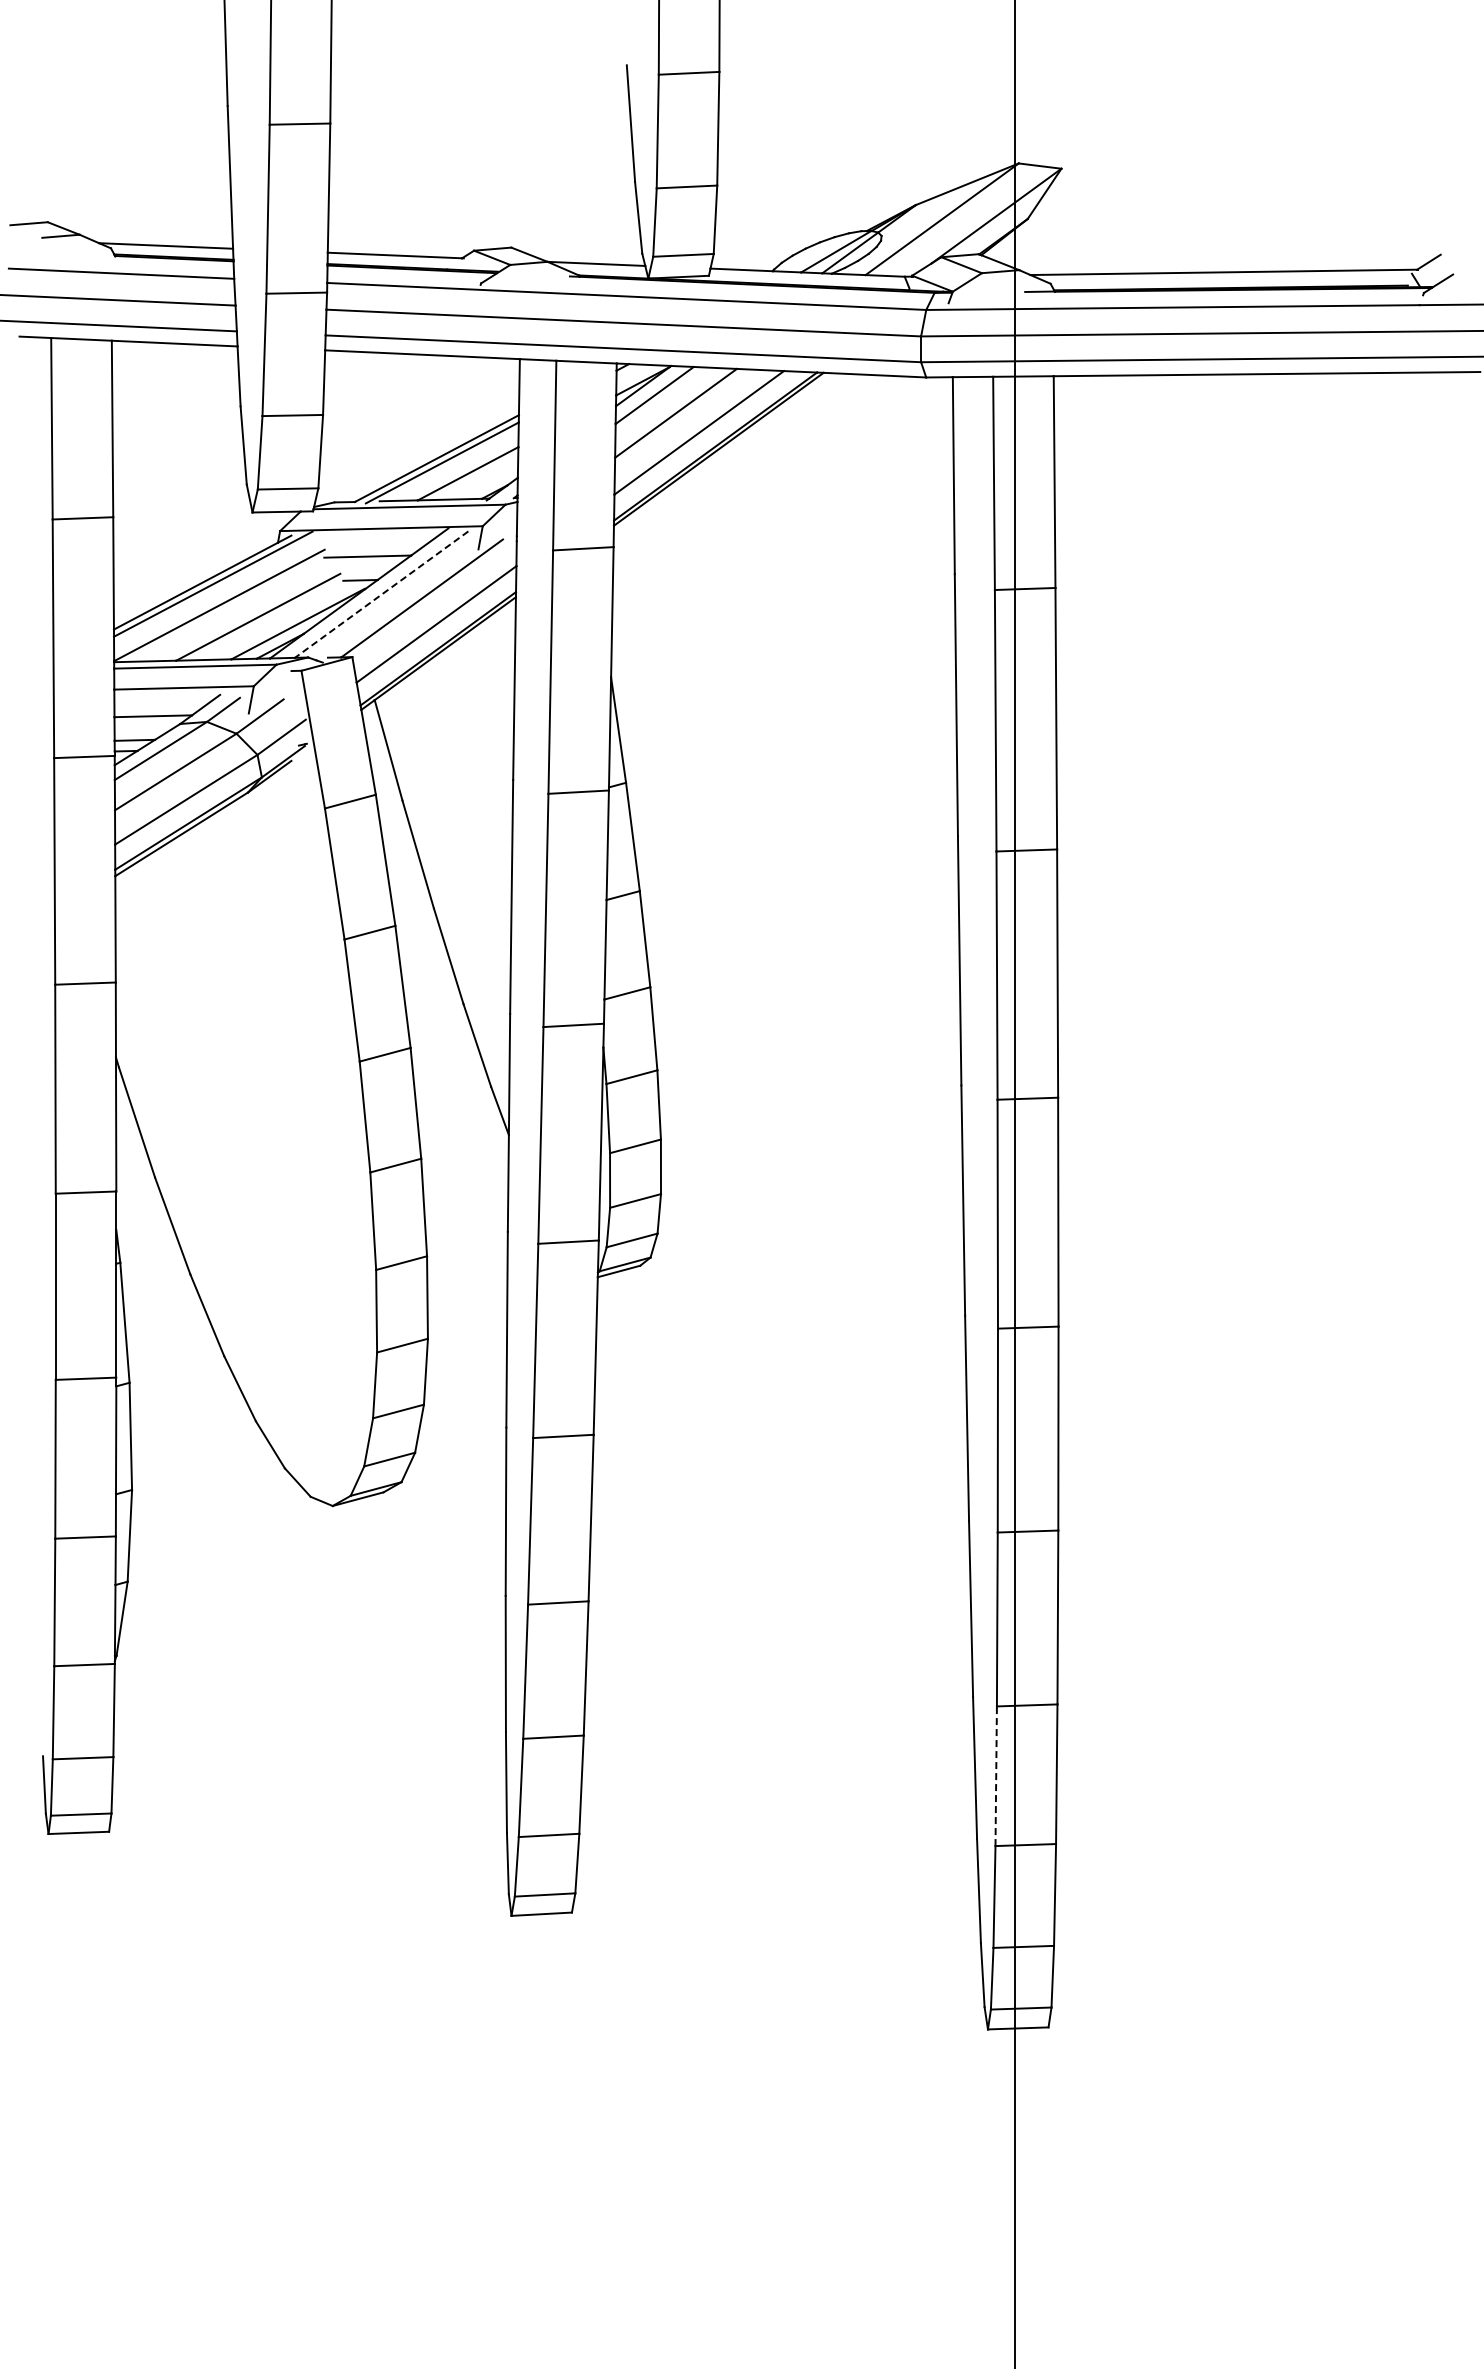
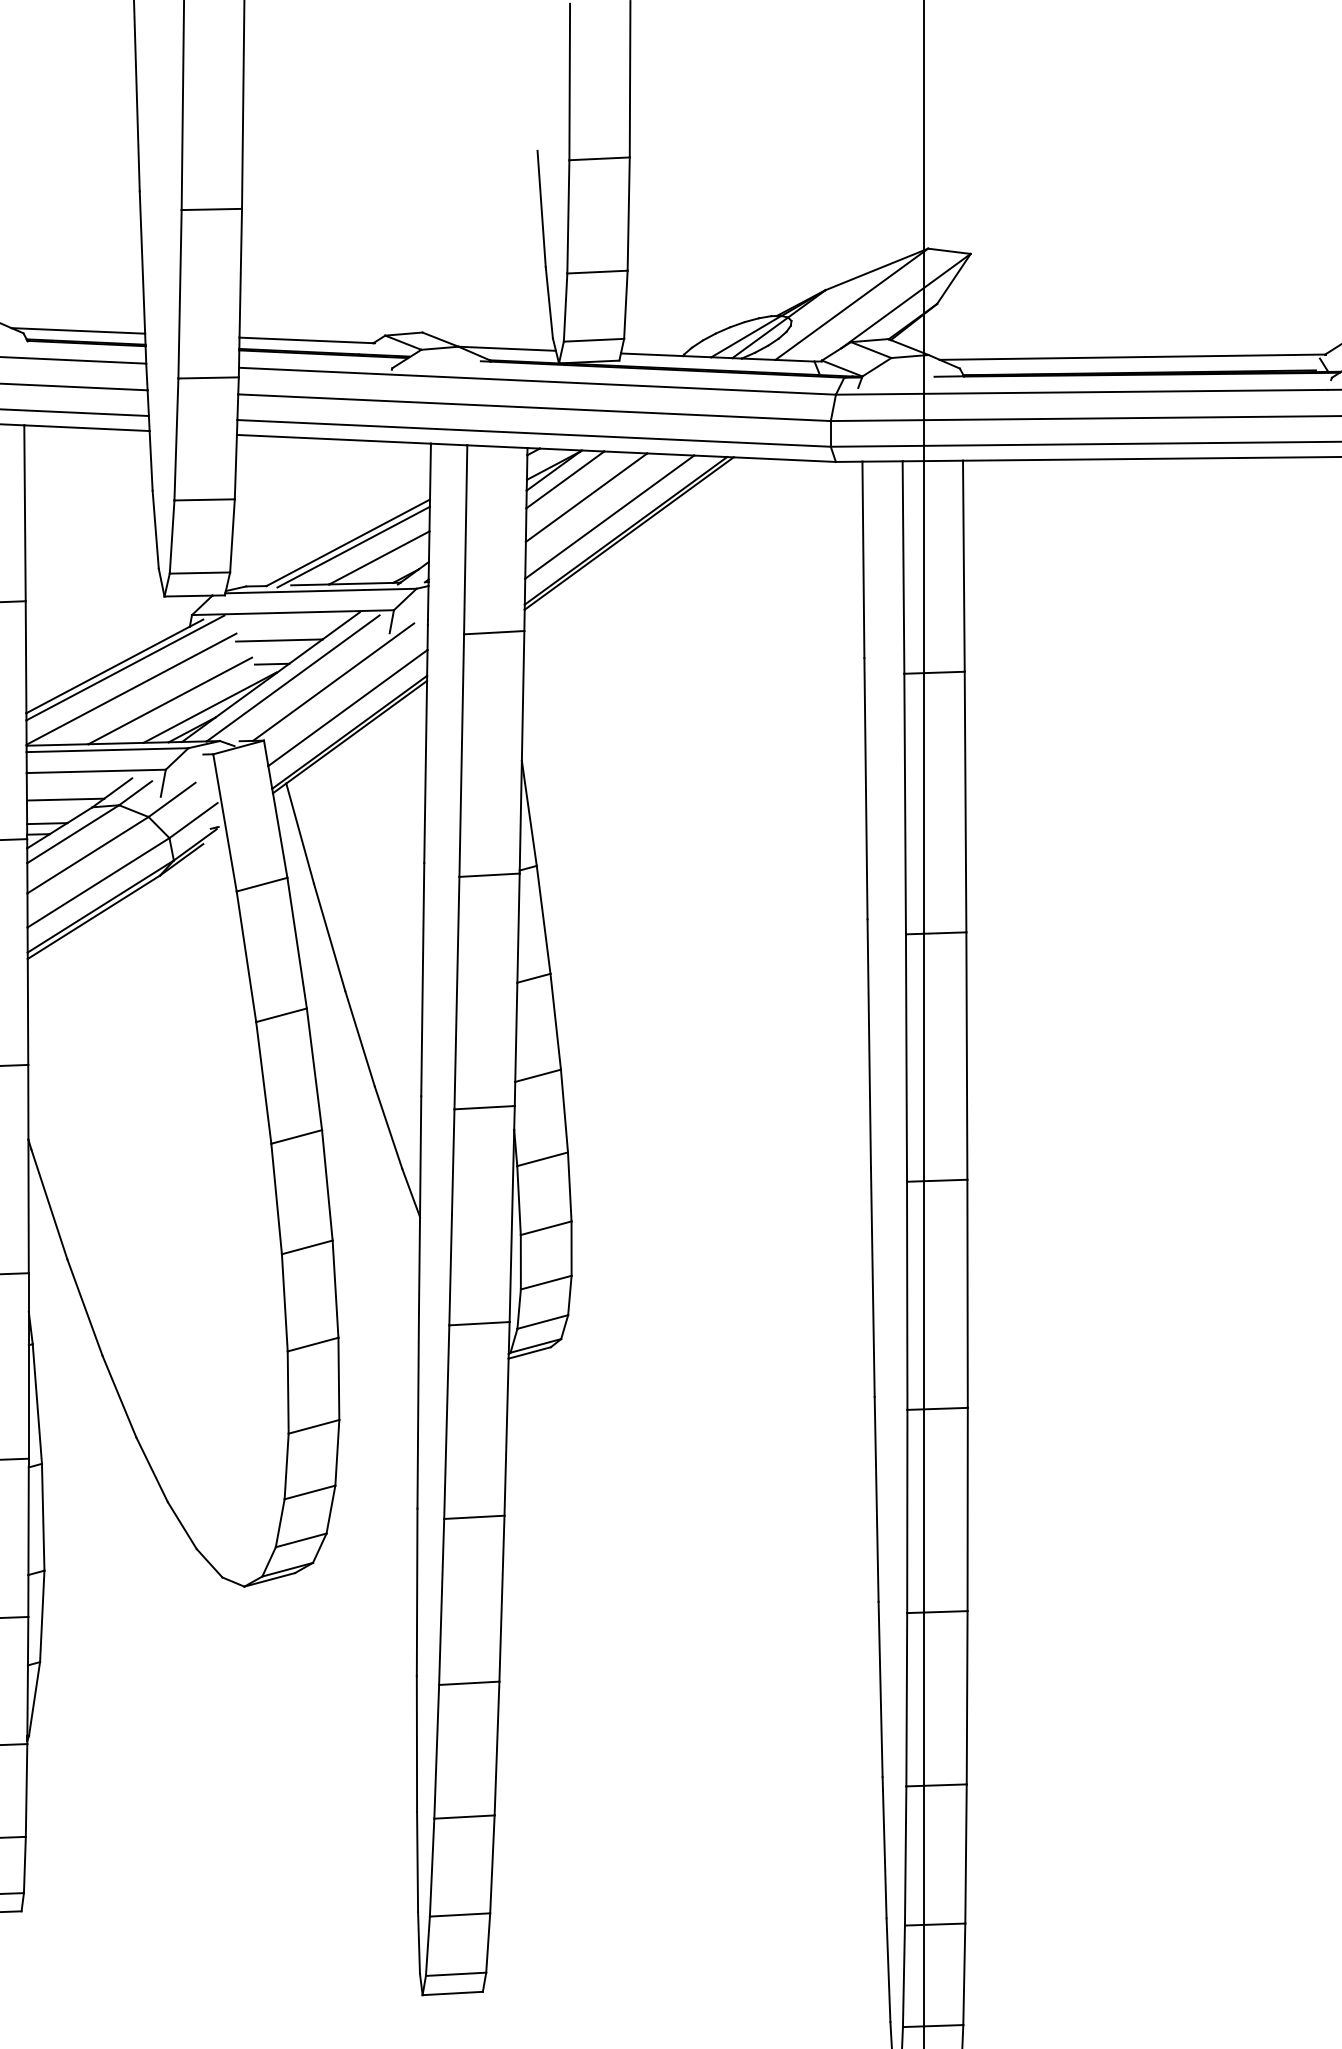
line: (381, 594) -> (293, 678), dashed -> solid
line: (996, 1776) -> (905, 1856), dashed -> solid

